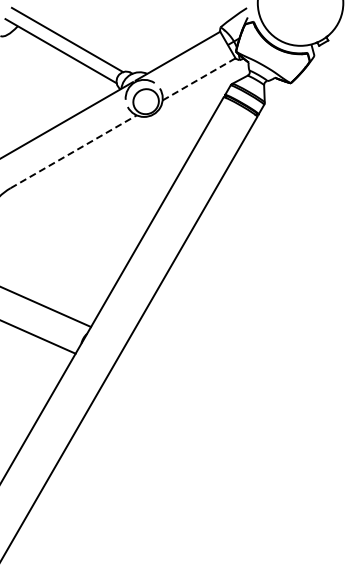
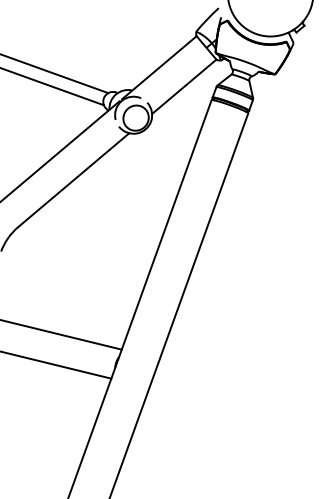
line: (199, 79) -> (184, 86), dashed -> solid
line: (73, 151) -> (73, 180), dashed -> solid

